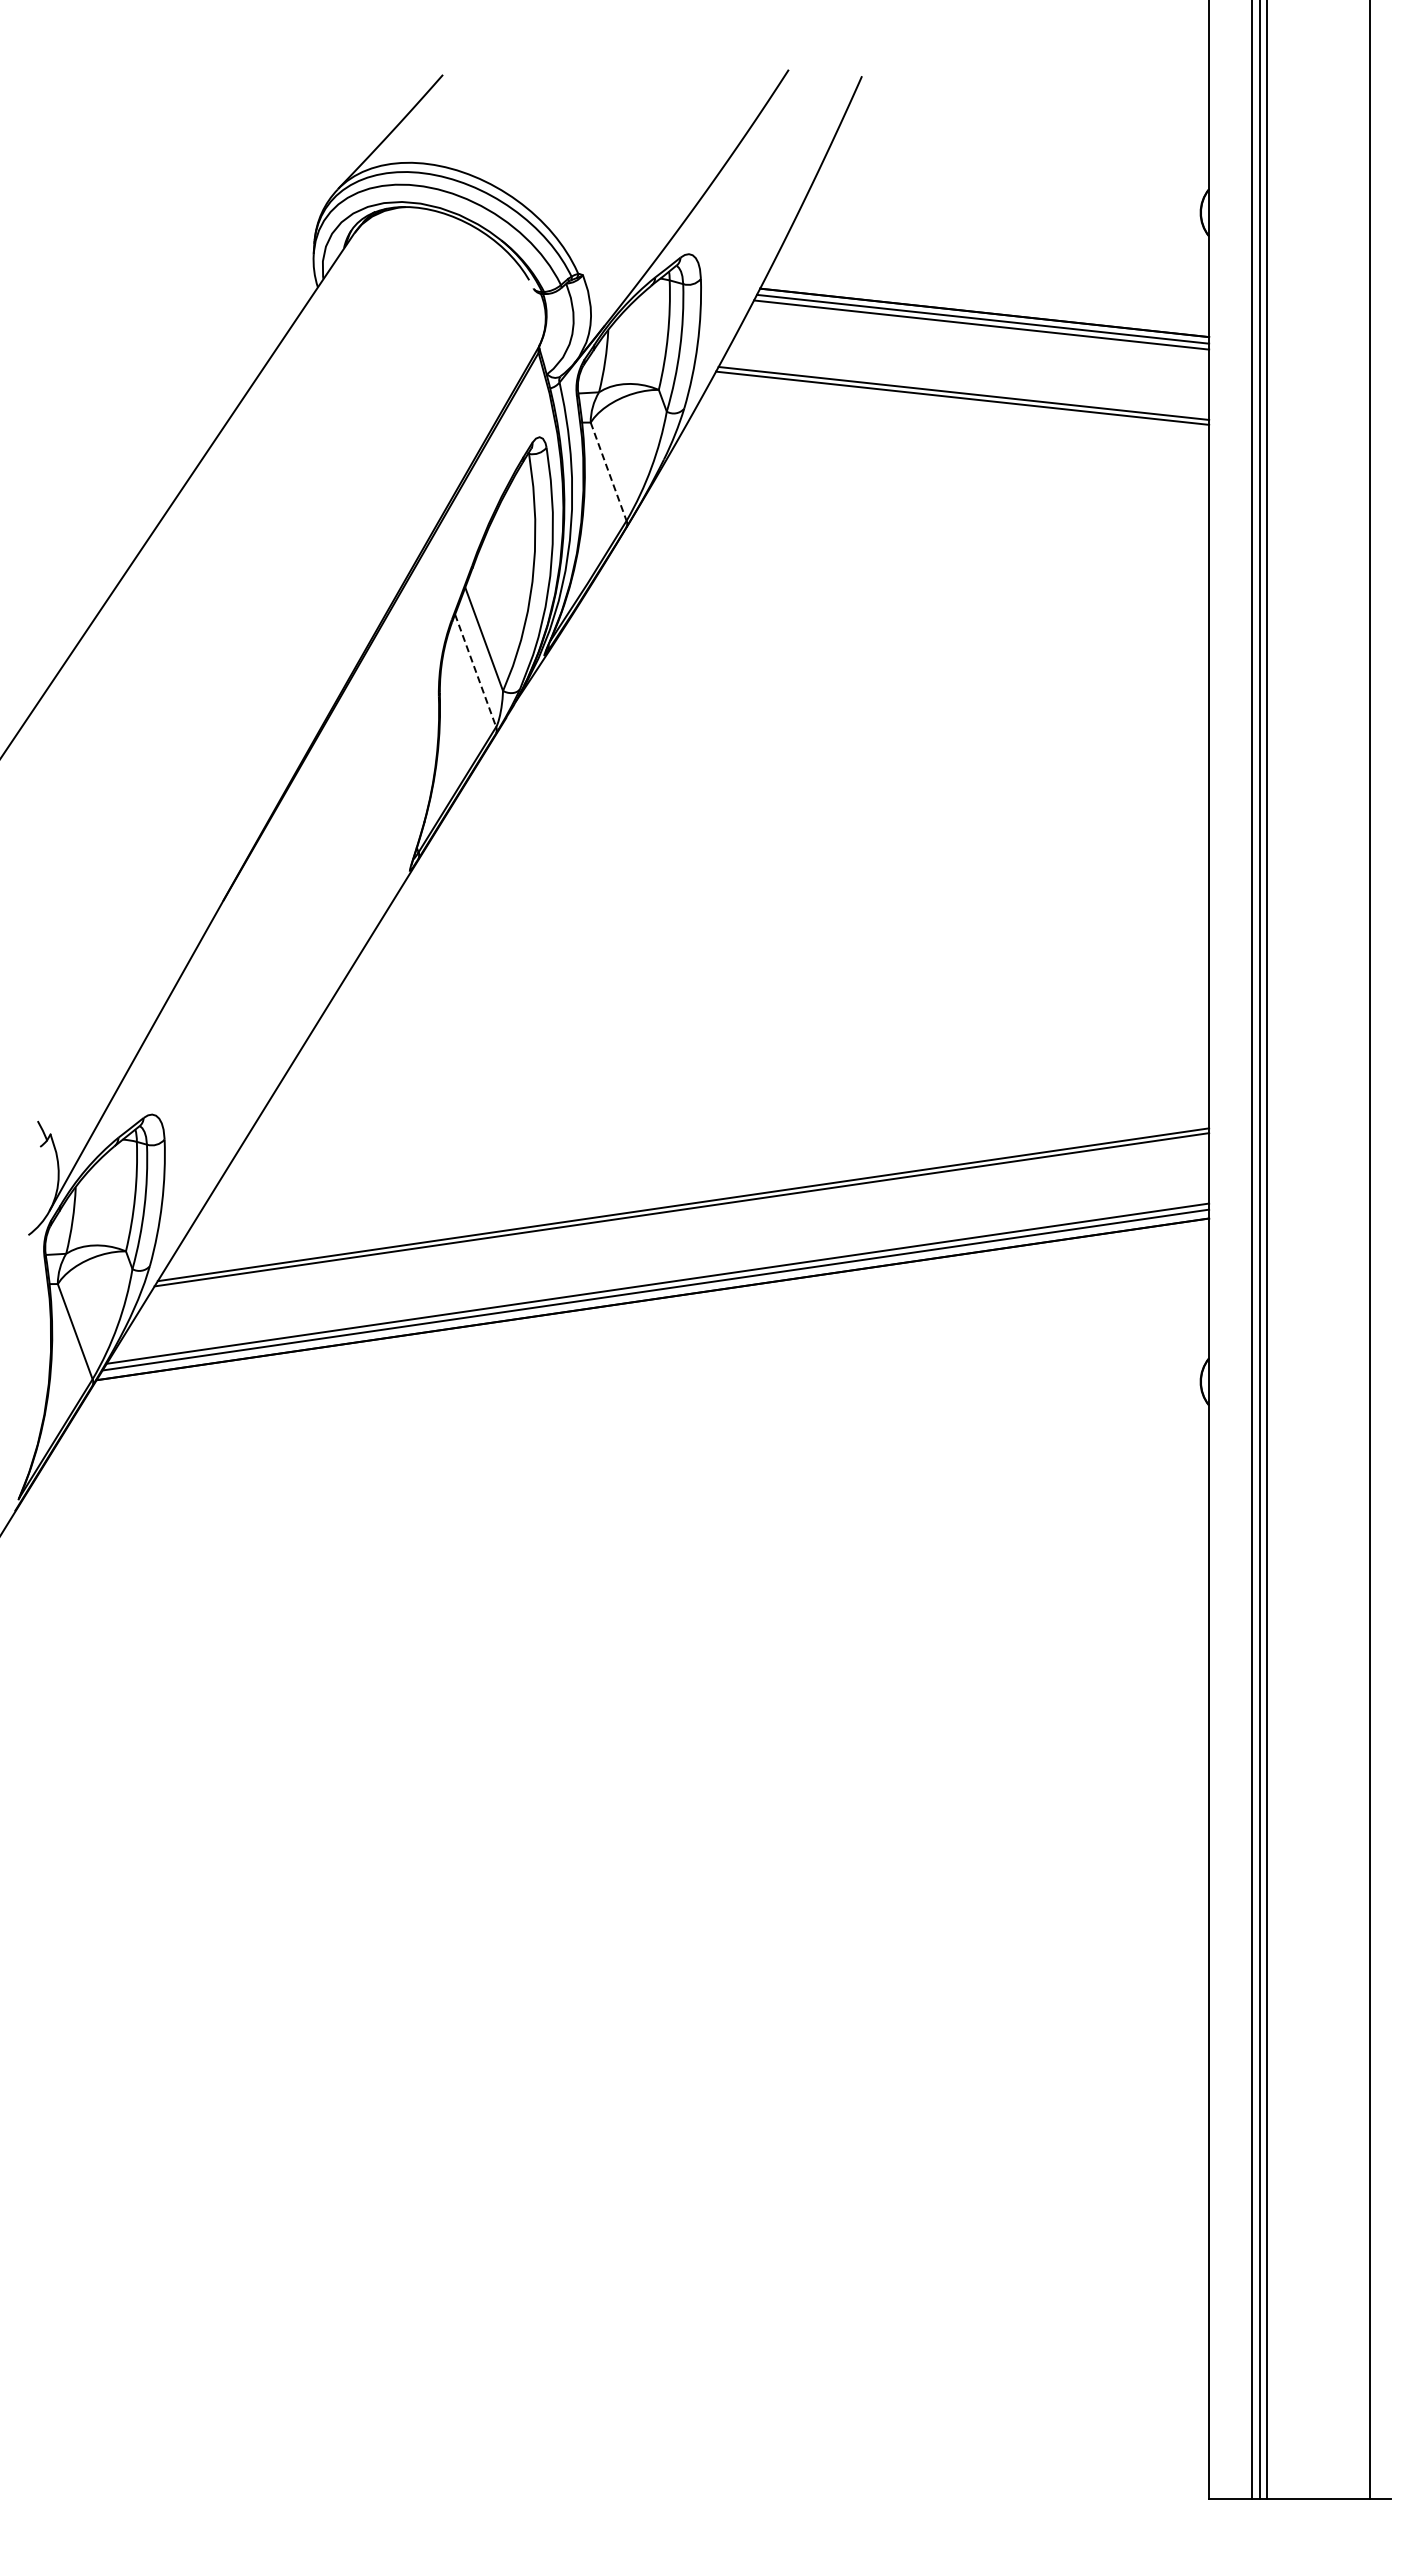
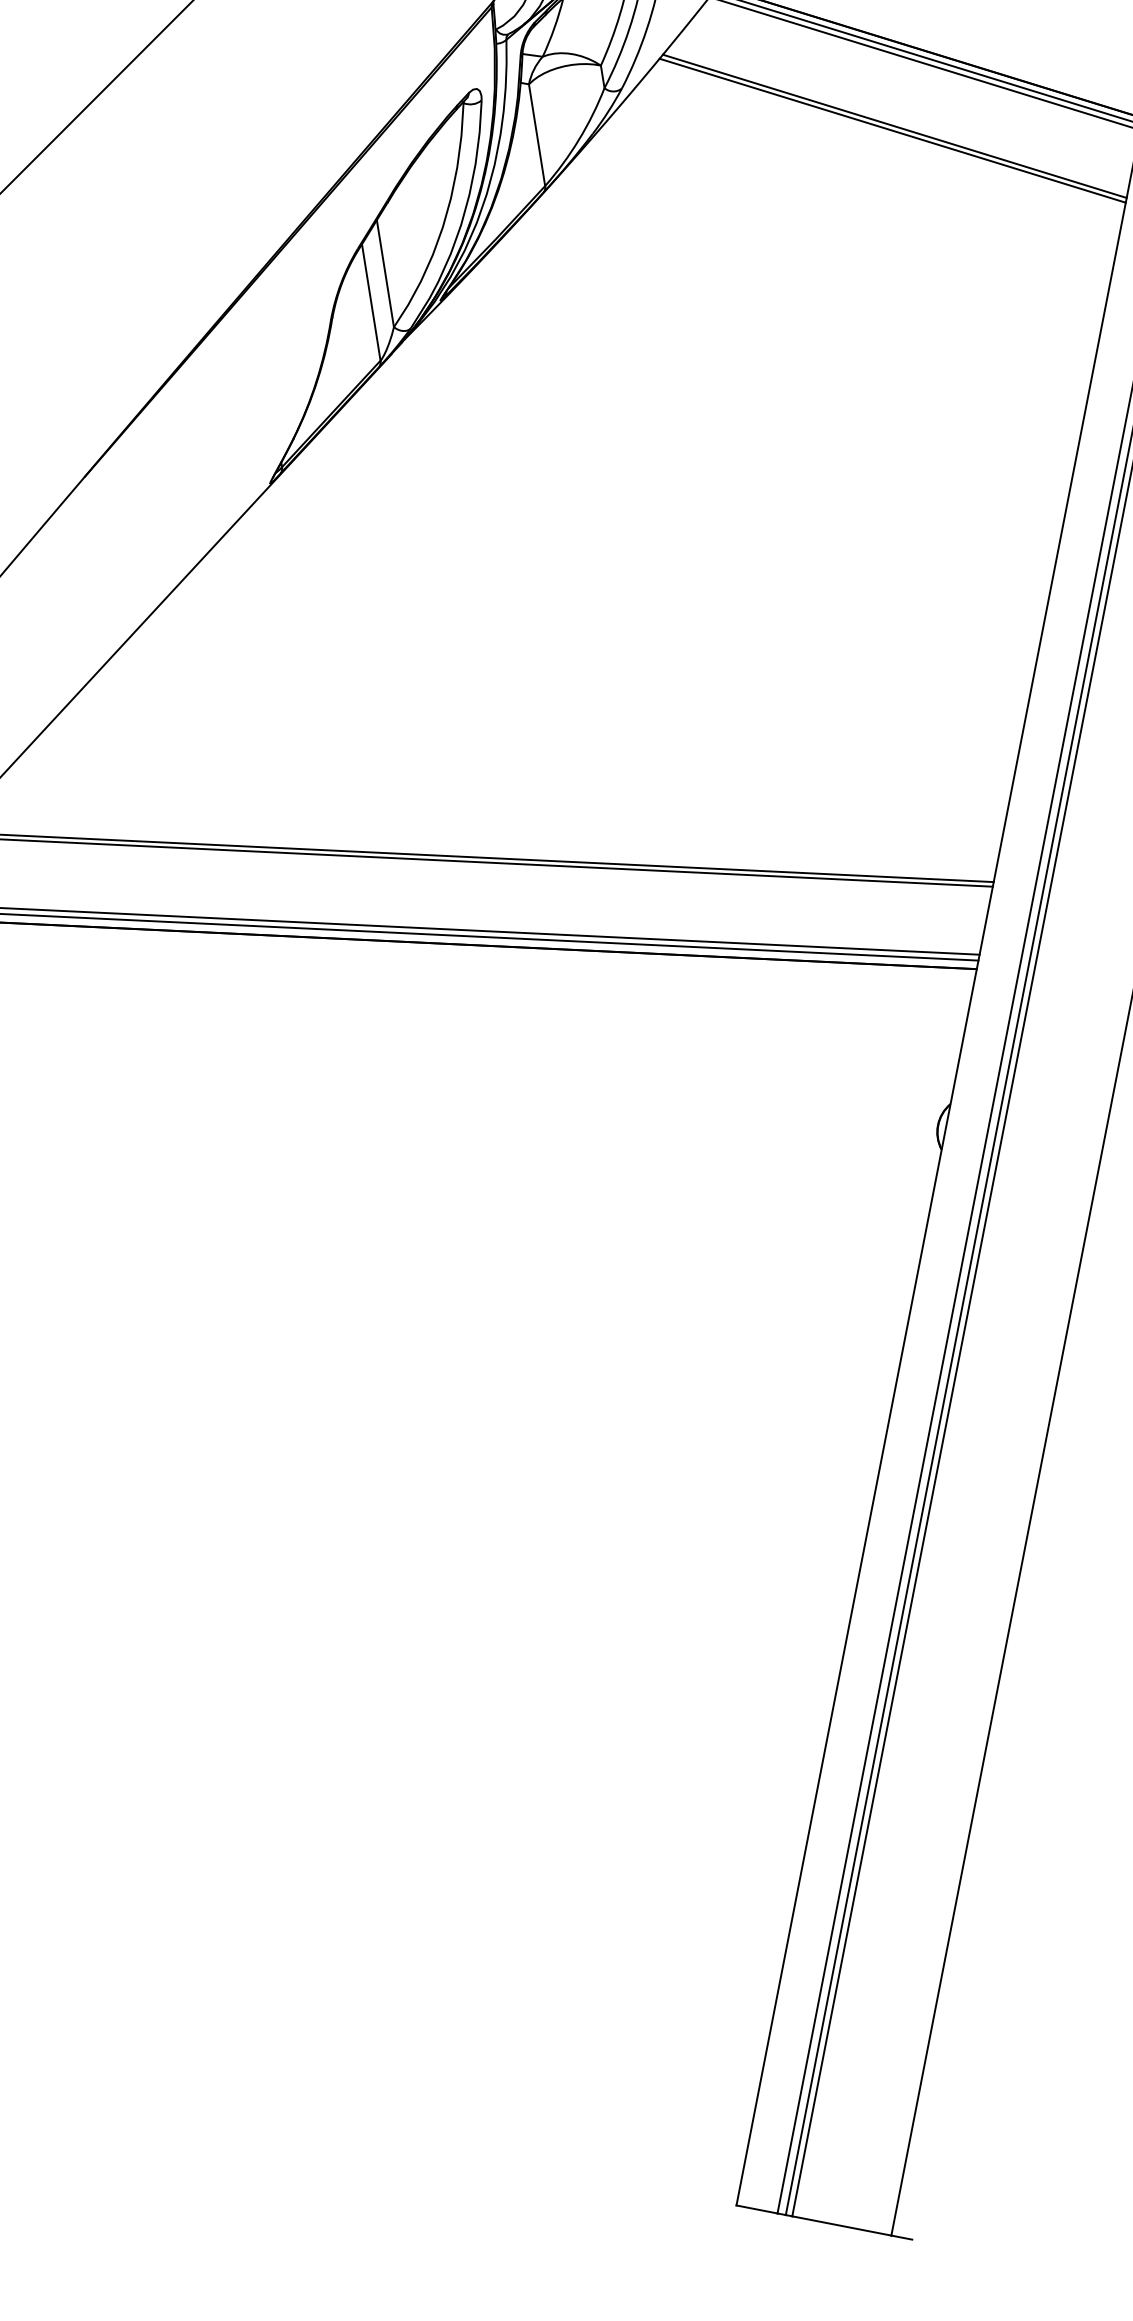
line: (608, 472) -> (536, 135), dashed -> solid
line: (475, 670) -> (371, 302), dashed -> solid

